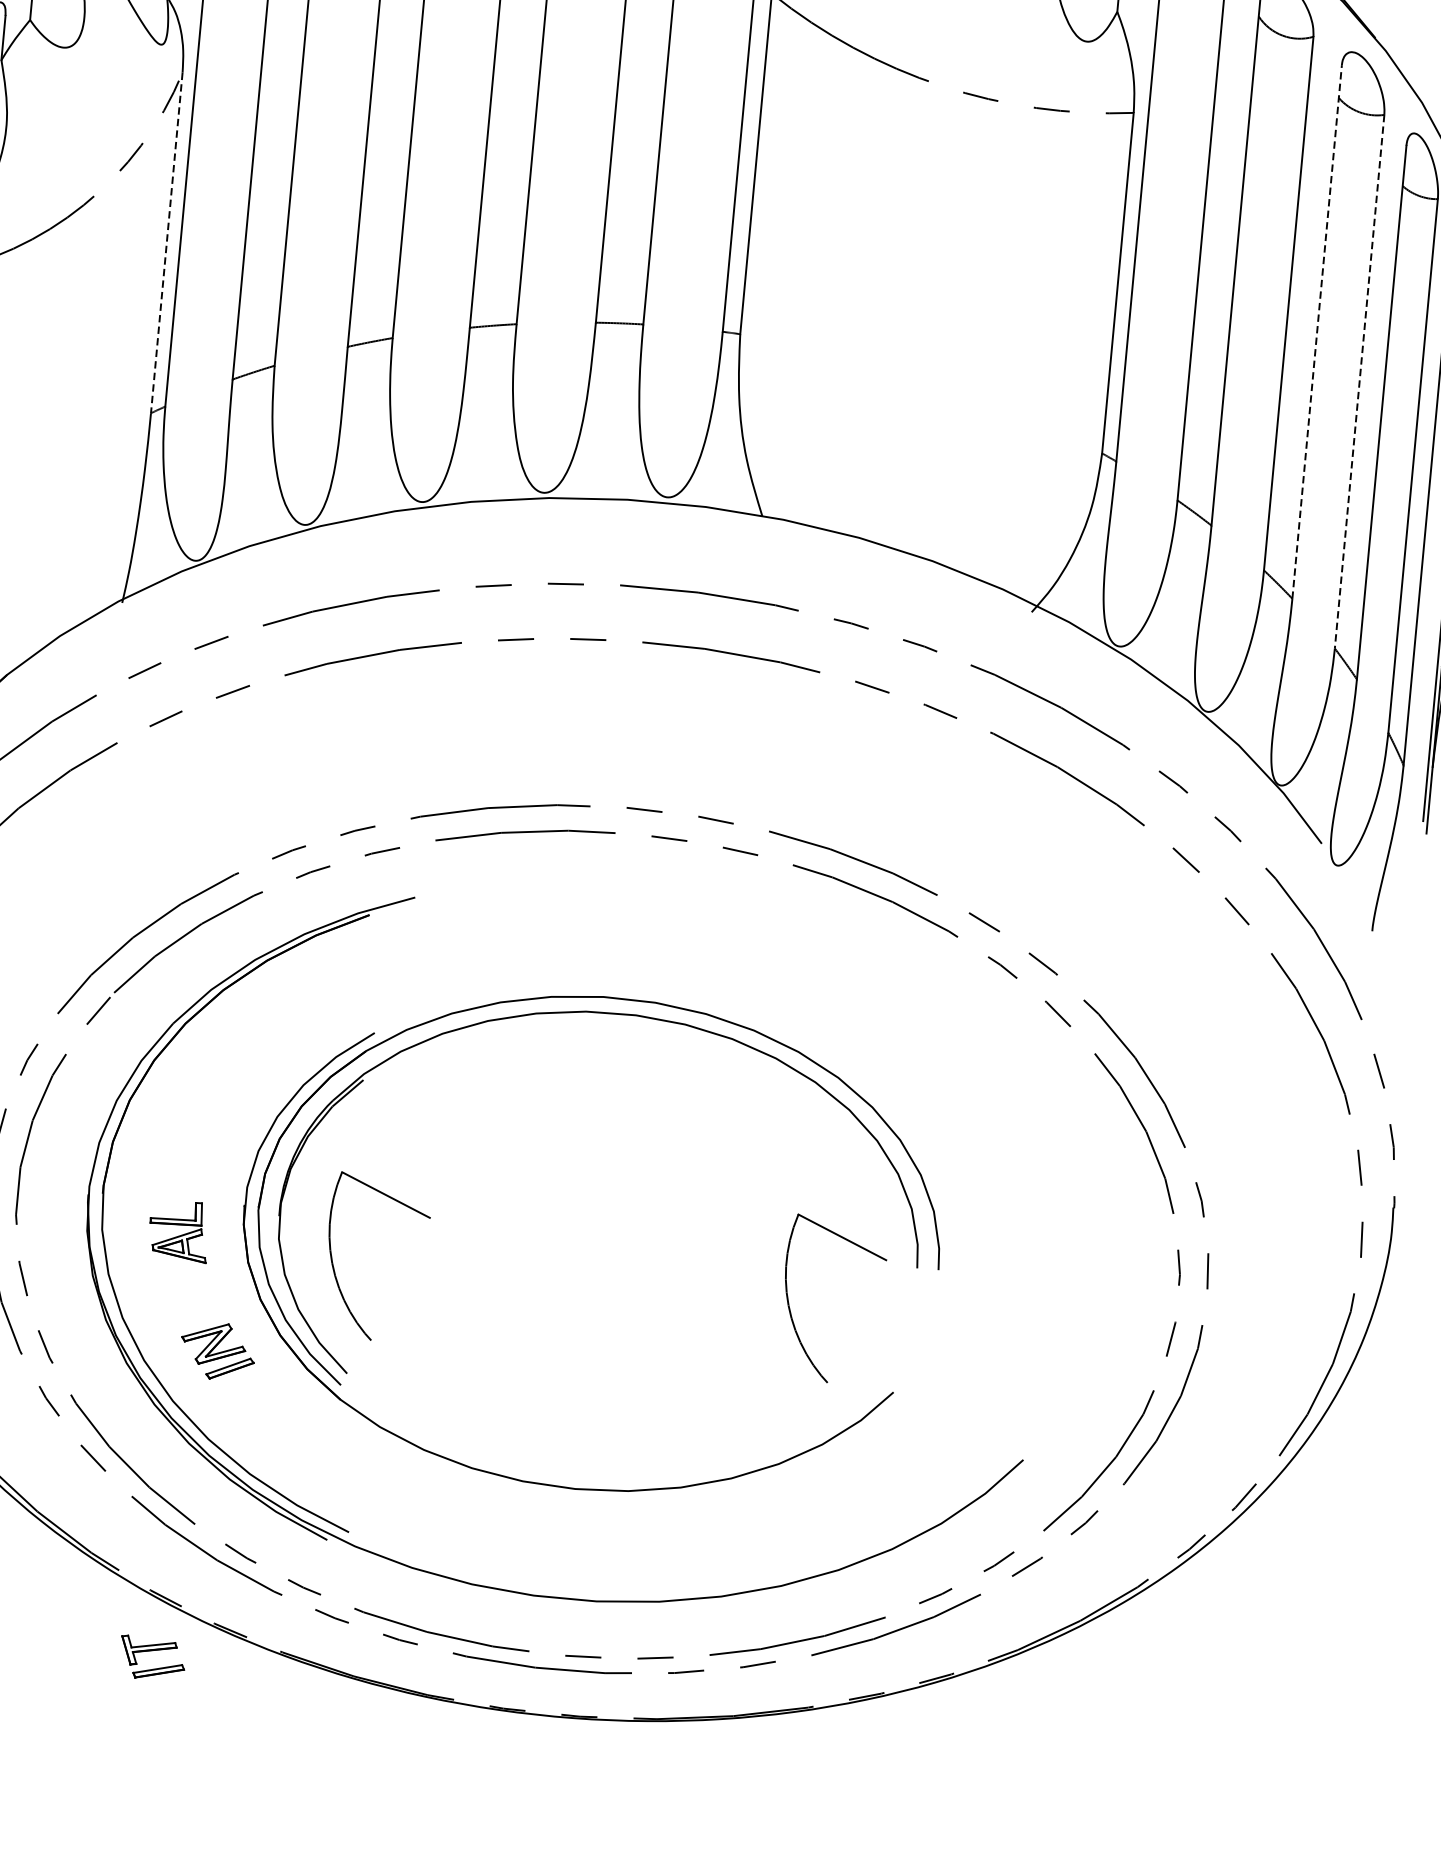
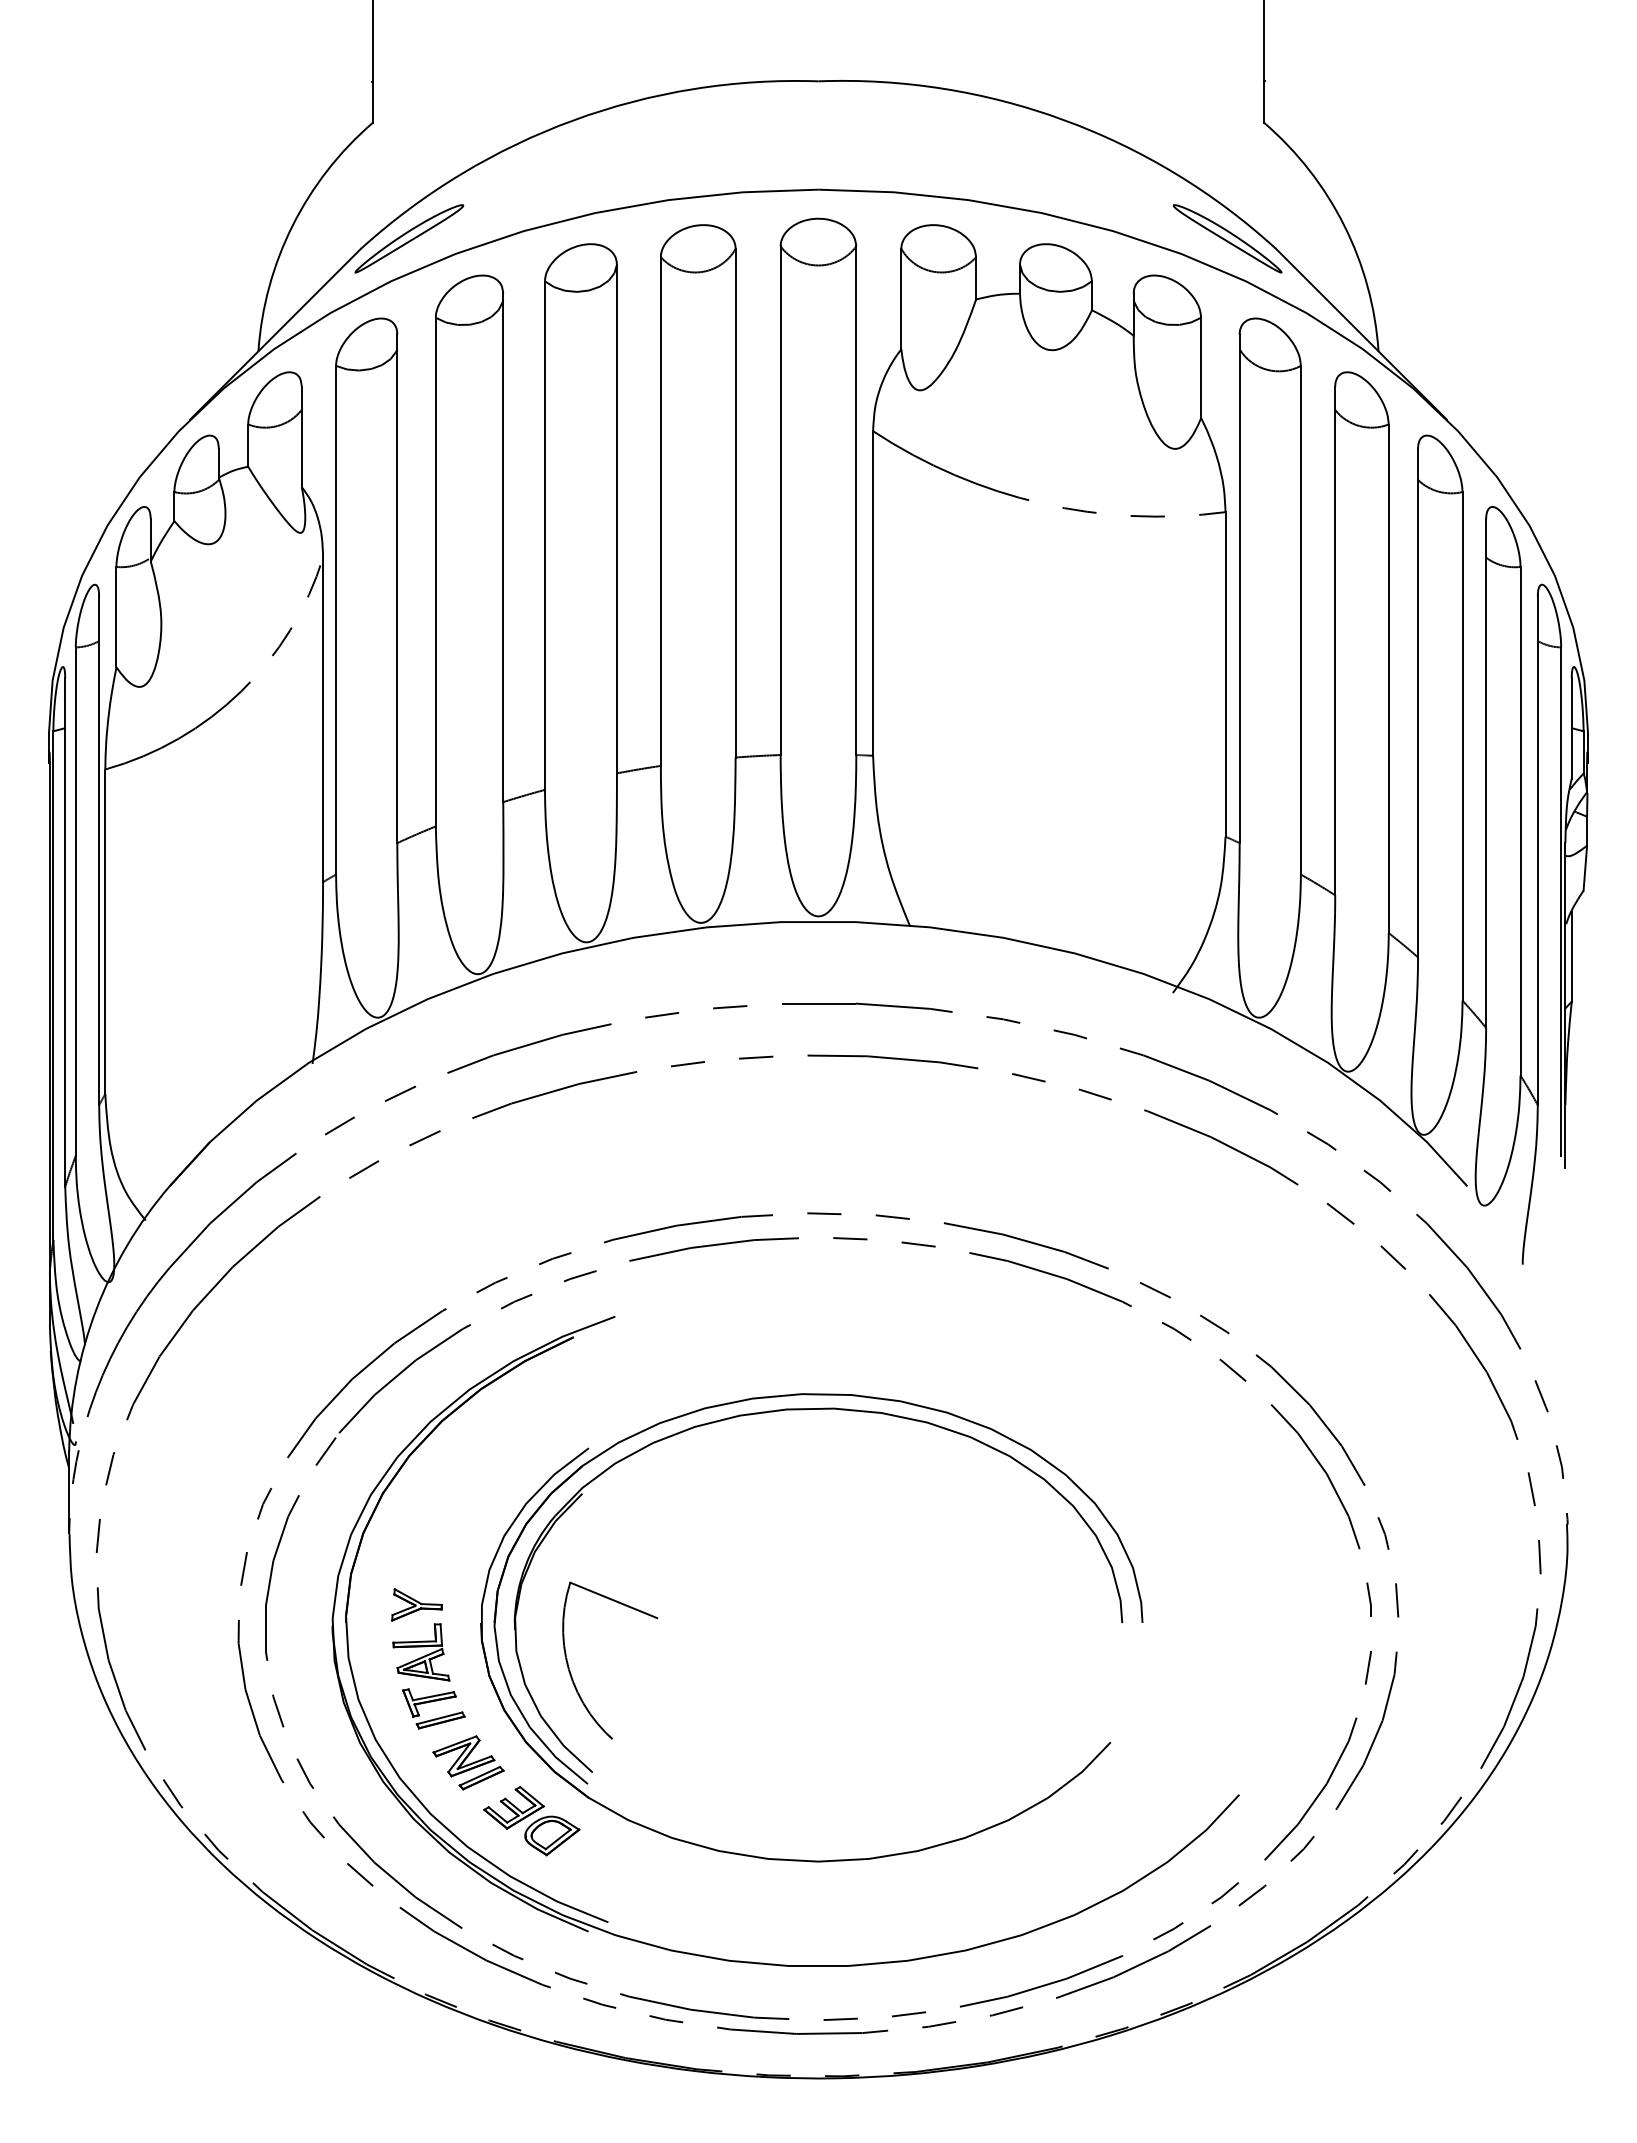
line: (167, 243) -> (323, 720), dashed -> solid
line: (1317, 331) -> (1418, 702), dashed -> solid
line: (1359, 381) -> (1462, 746), dashed -> solid
part: (178, 1180) -> (416, 1604), added
part: (790, 1309) -> (1006, 1673), removed
part: (278, 1419) -> (531, 1821), added
part: (150, 1651) -> (431, 1702), moved

